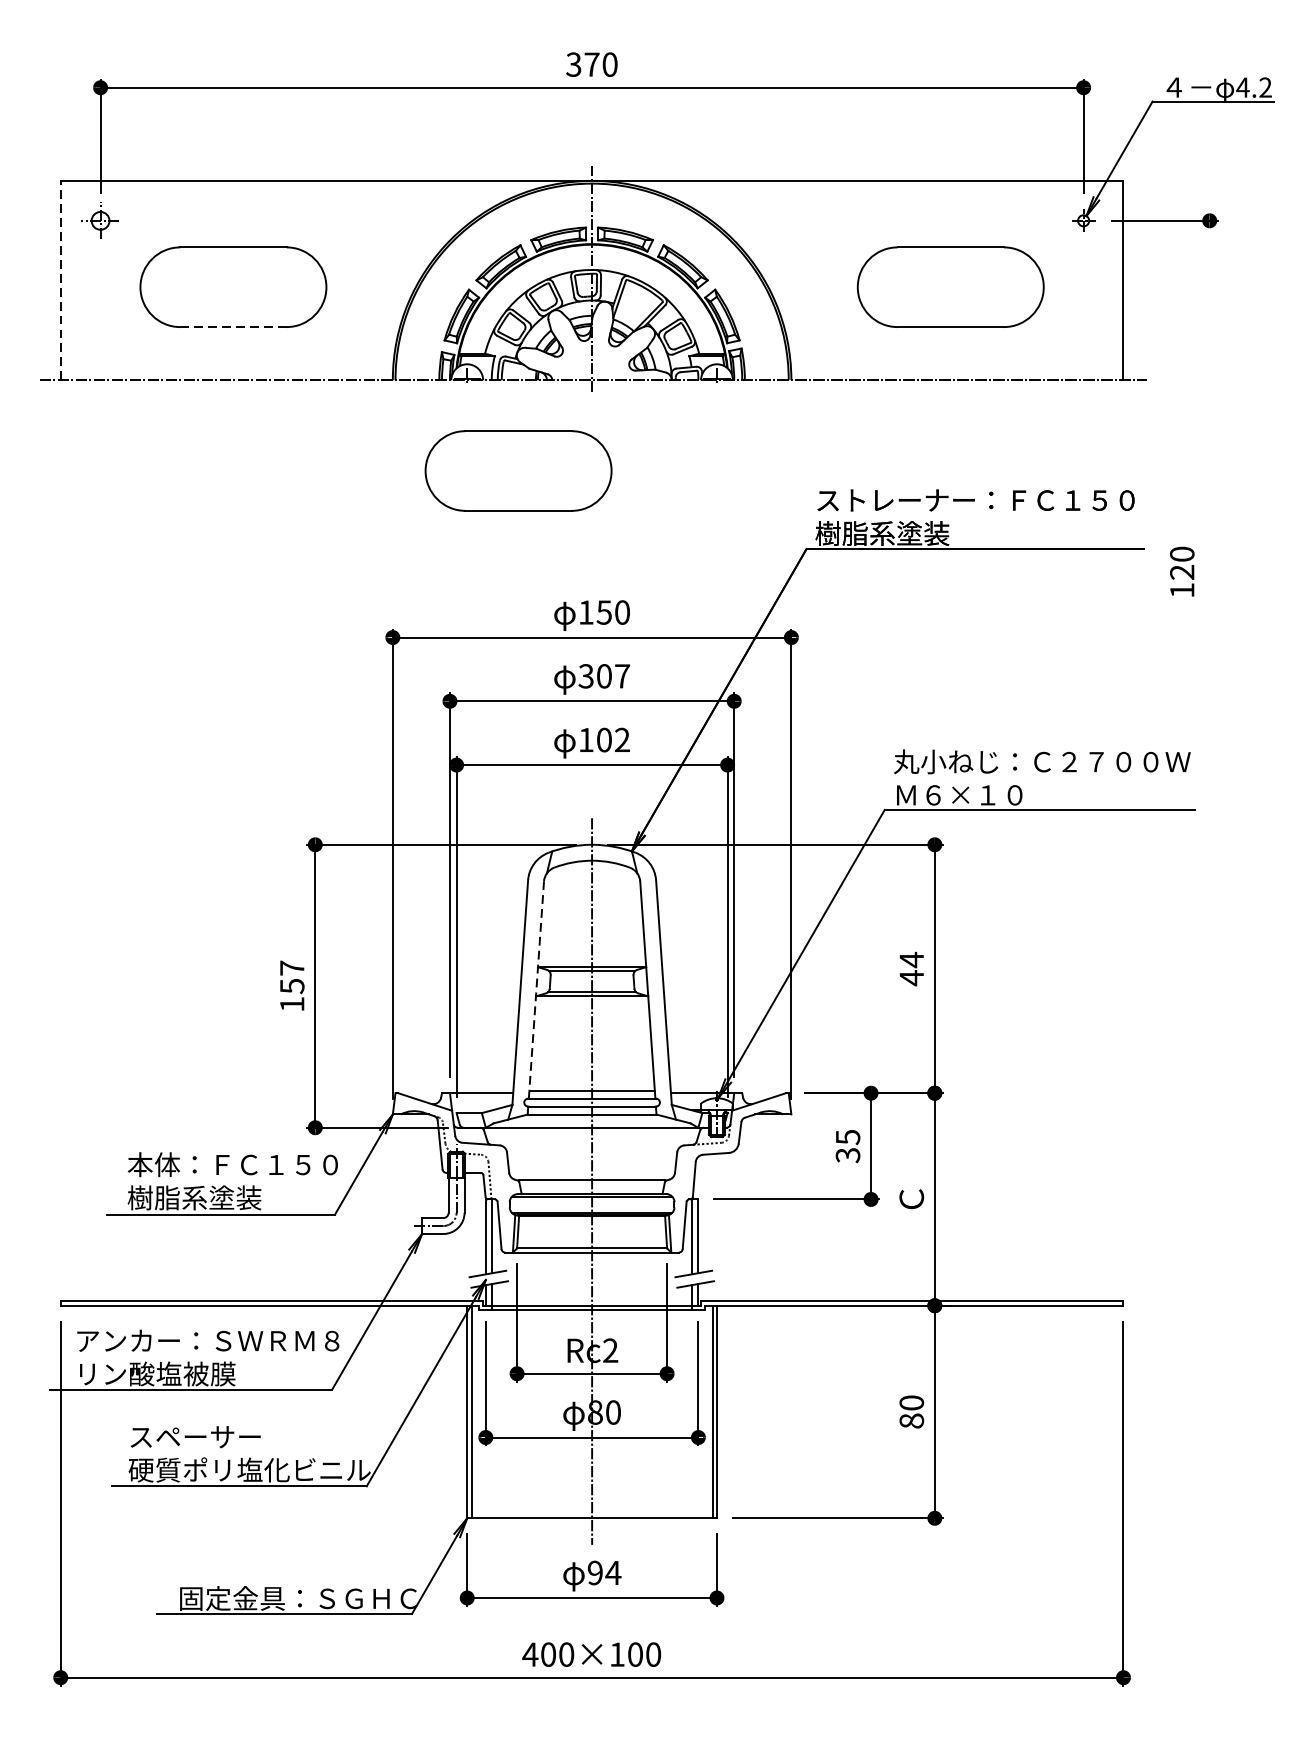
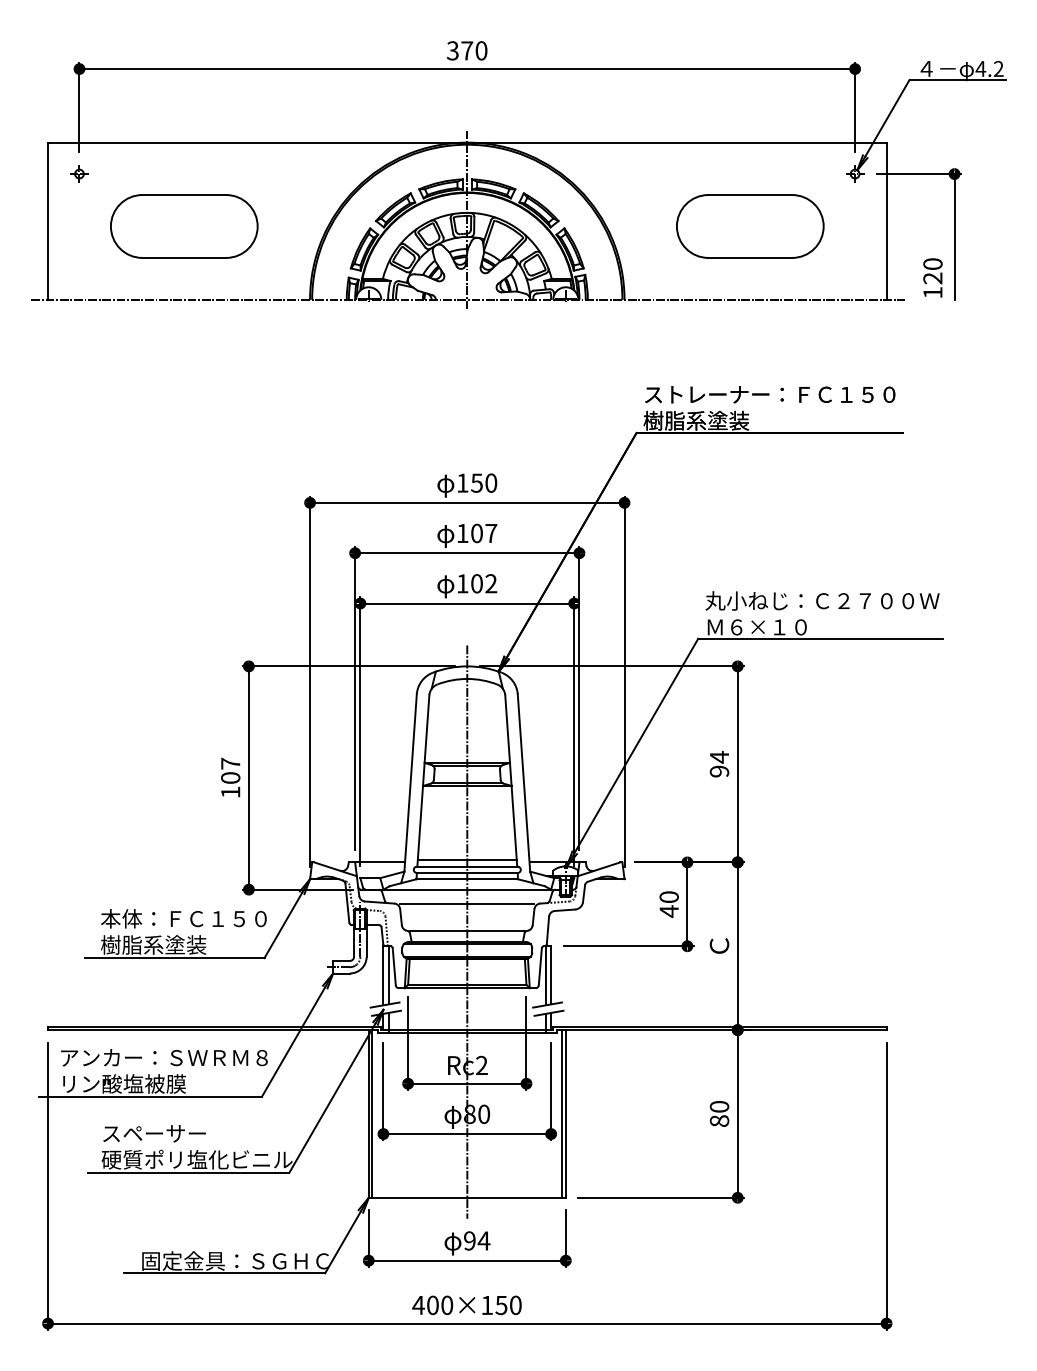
part: (100, 220) -> (79, 173), size x0.62
line: (61, 280) -> (48, 221), dashed -> solid
line: (1209, 299) -> (954, 236), added
line: (233, 326) -> (184, 257), dashed -> solid
part: (518, 471) -> (409, 371), removed
text: (1181, 571) -> (932, 277), moved
text: (586, 676) -> (462, 533), 307 -> 107
text: (911, 977) -> (719, 771), 44 -> 94
text: (291, 986) -> (230, 778), 157 -> 107
line: (536, 990) -> (423, 781), dashed -> solid
line: (592, 1145) -> (467, 903), added
text: (847, 1146) -> (668, 904), 35 -> 40
text: (635, 1653) -> (501, 1304), 400×100 -> 400×150

